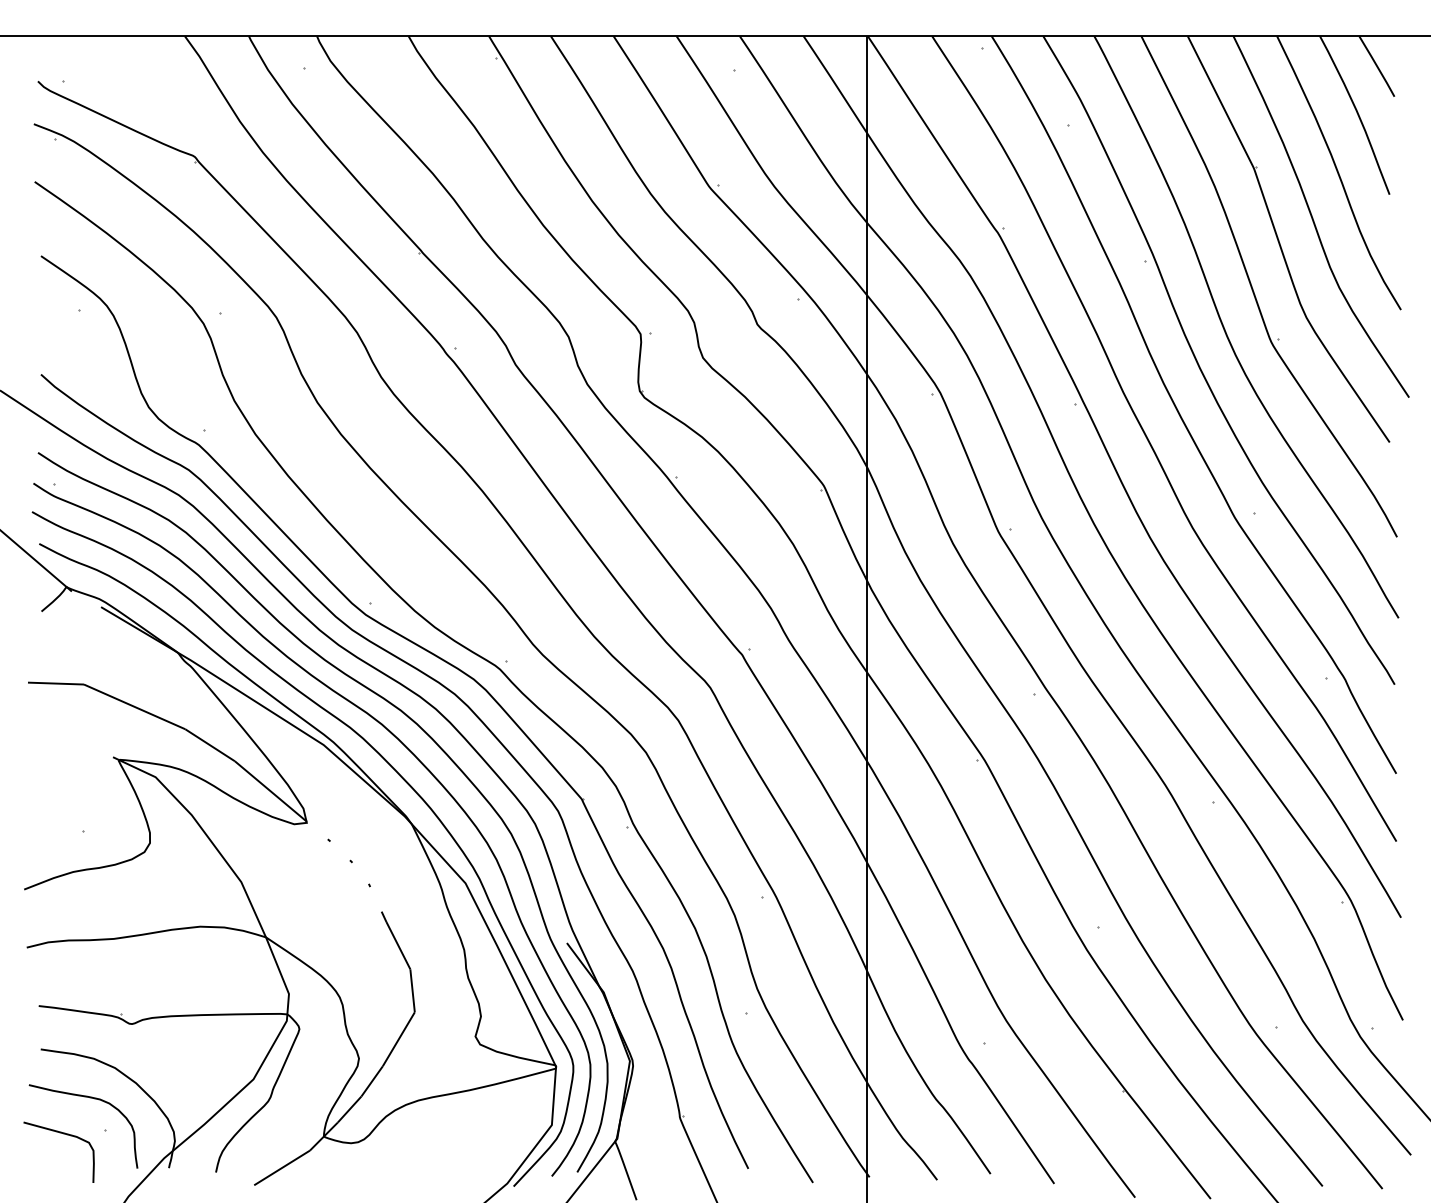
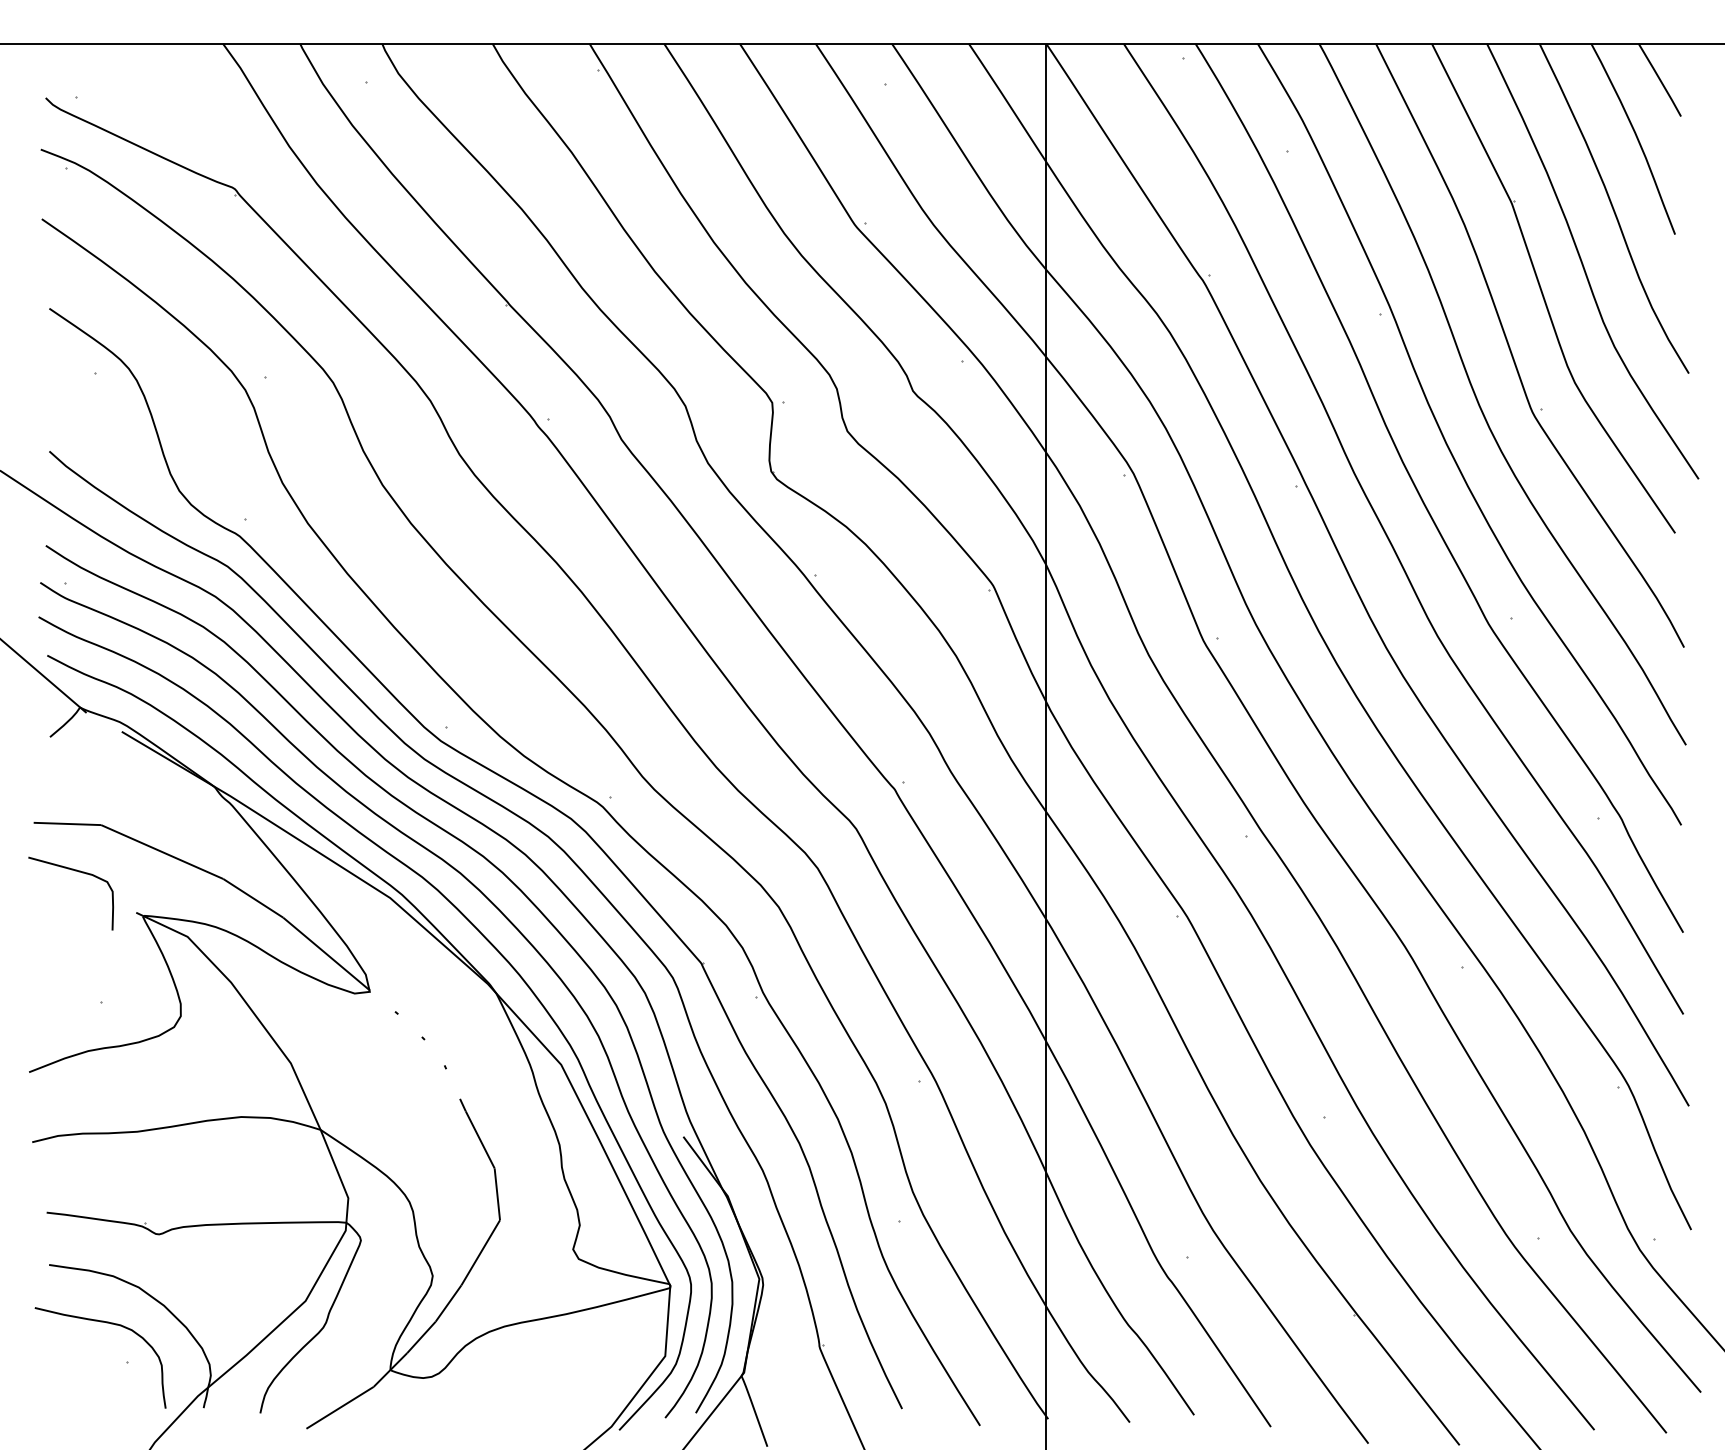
curve: (63, 1134) -> (76, 872), moved

